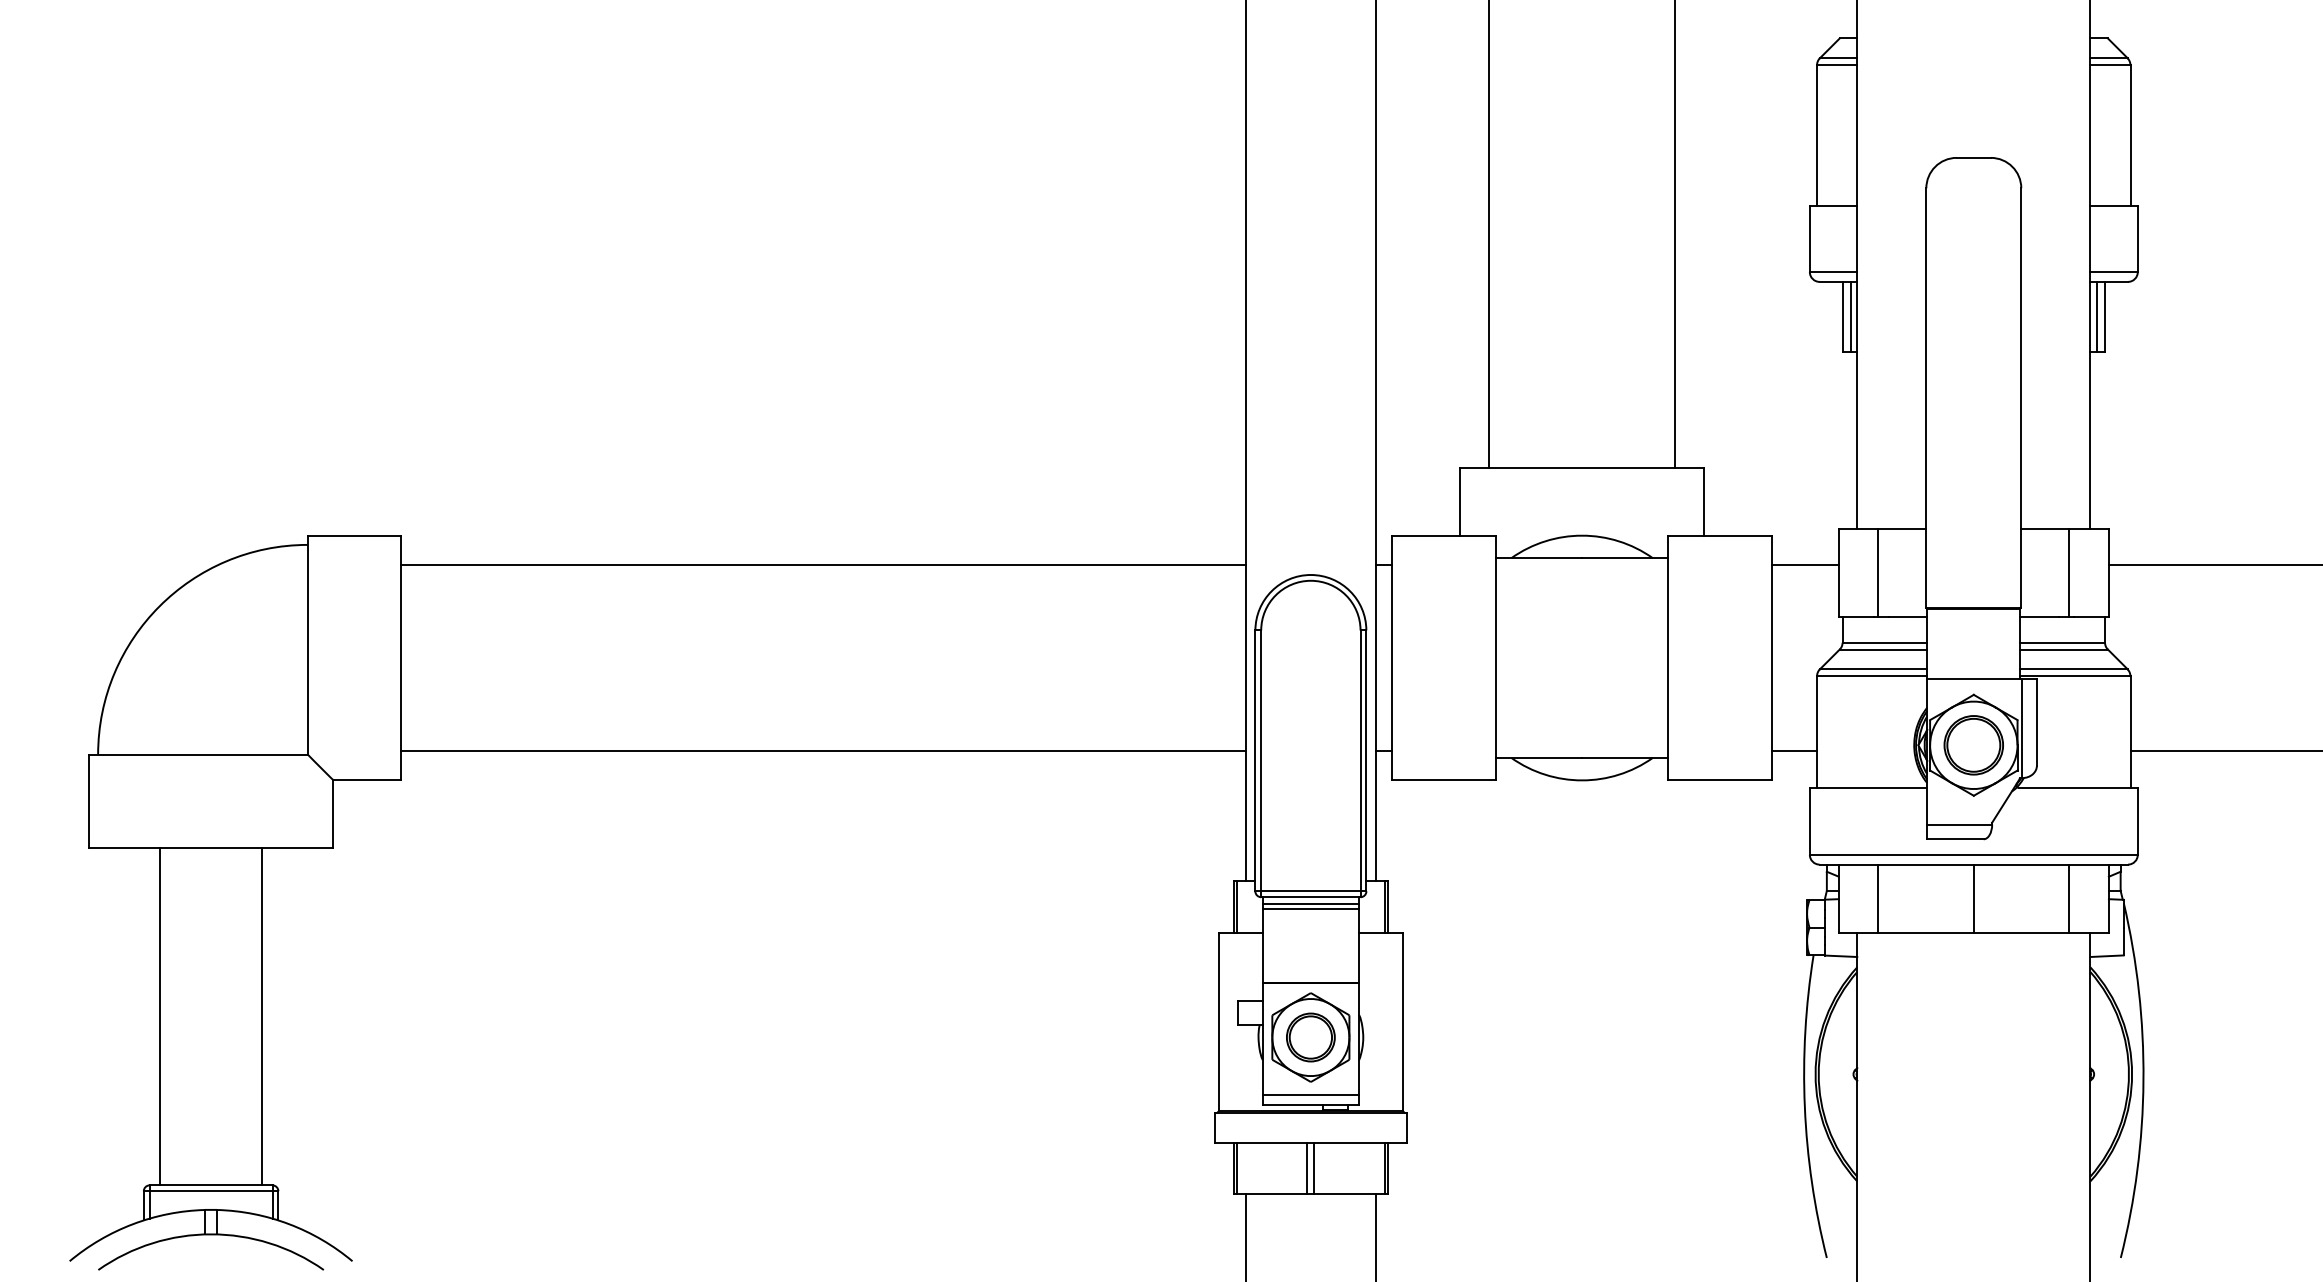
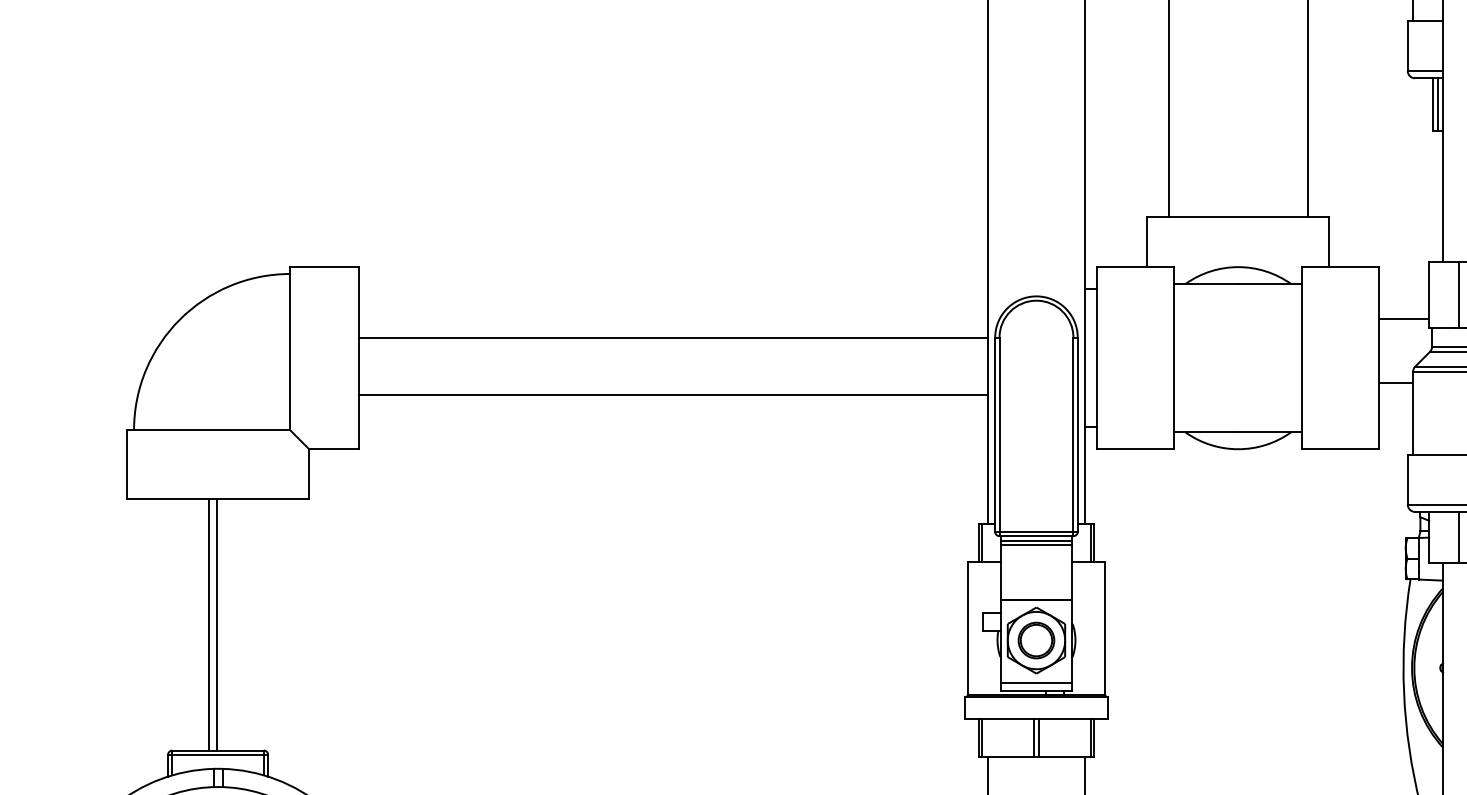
line: (823, 564) -> (673, 337), moved
line: (1804, 564) -> (1403, 319), moved
line: (823, 750) -> (673, 394), moved
line: (1794, 750) -> (1396, 382), moved
line: (159, 1016) -> (216, 624), moved
line: (262, 1016) -> (208, 624), moved

